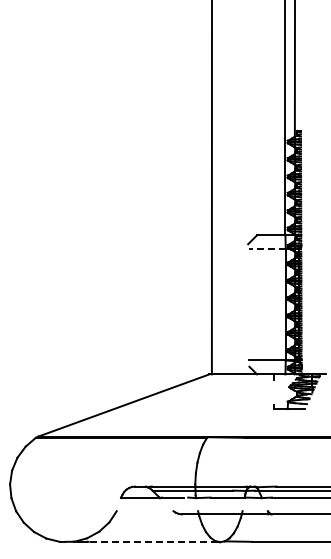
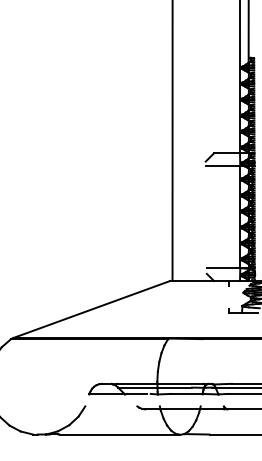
line: (267, 249) -> (223, 166), dashed -> solid
line: (153, 541) -> (118, 434), dashed -> solid

